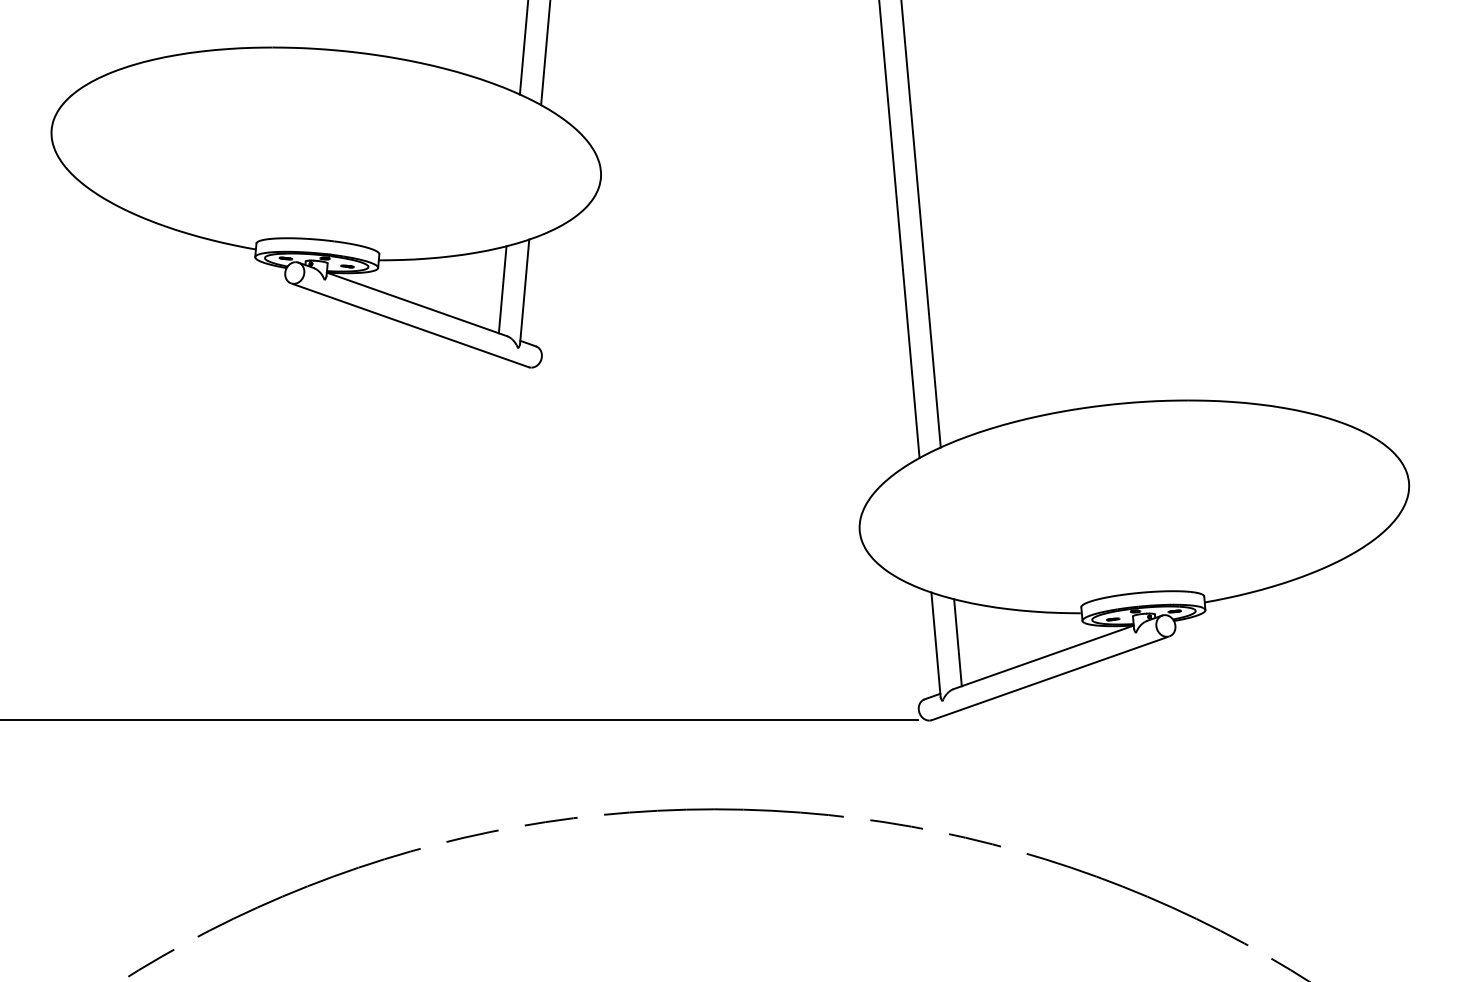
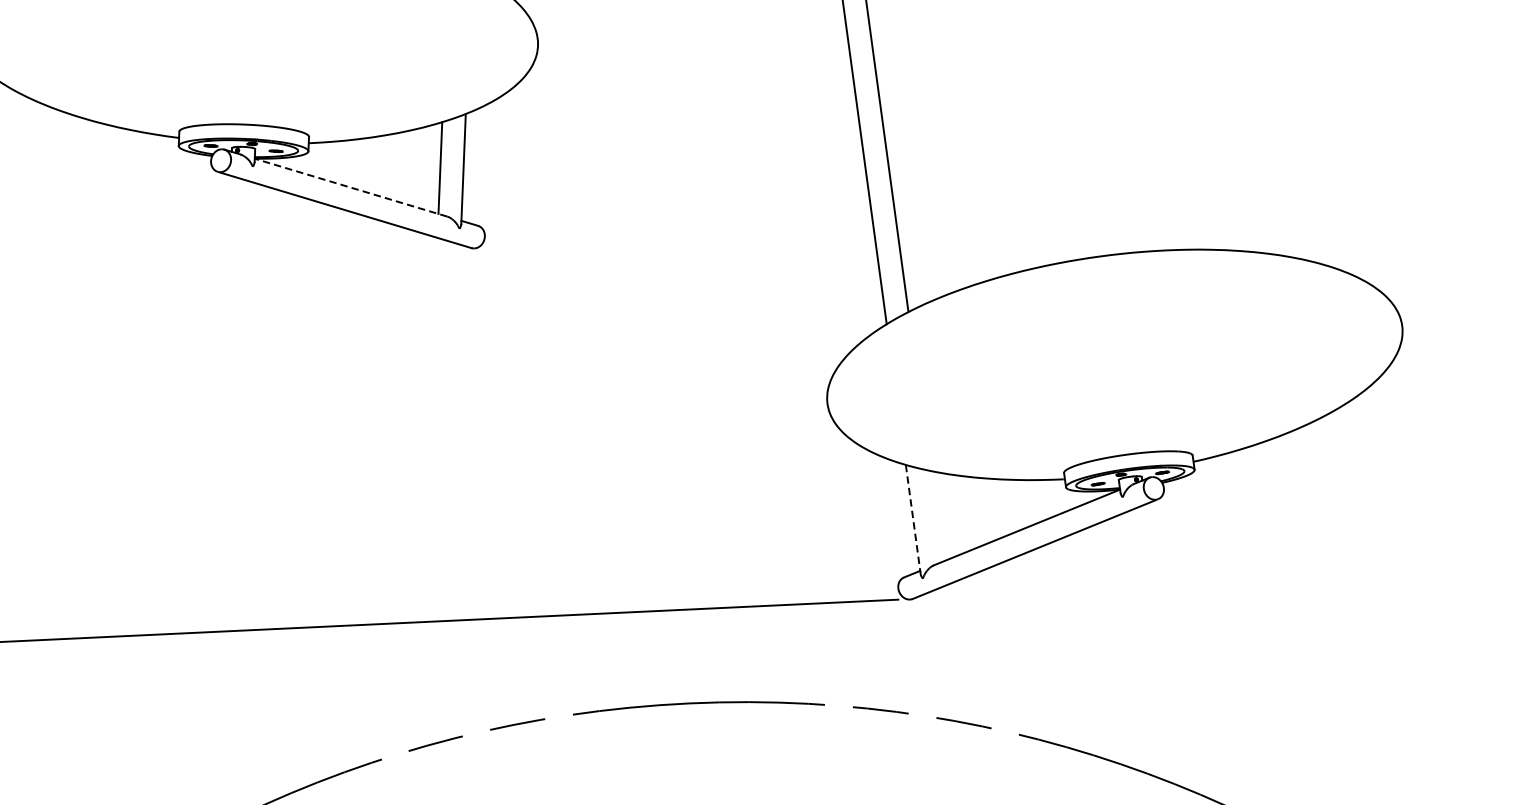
line: (416, 304) -> (350, 187), solid -> dashed
line: (957, 642) -> (935, 516), removed
line: (936, 645) -> (913, 520), solid -> dashed

